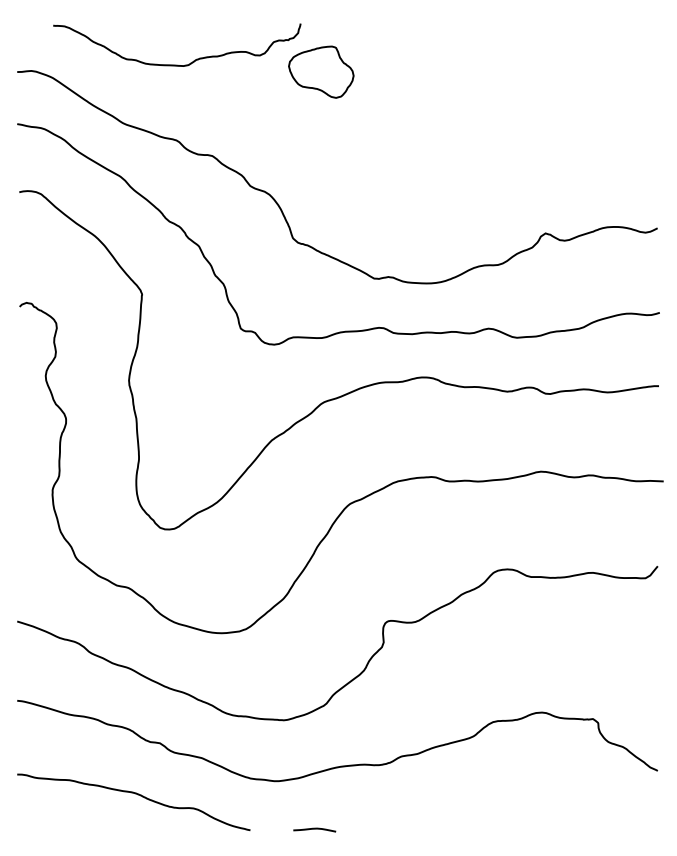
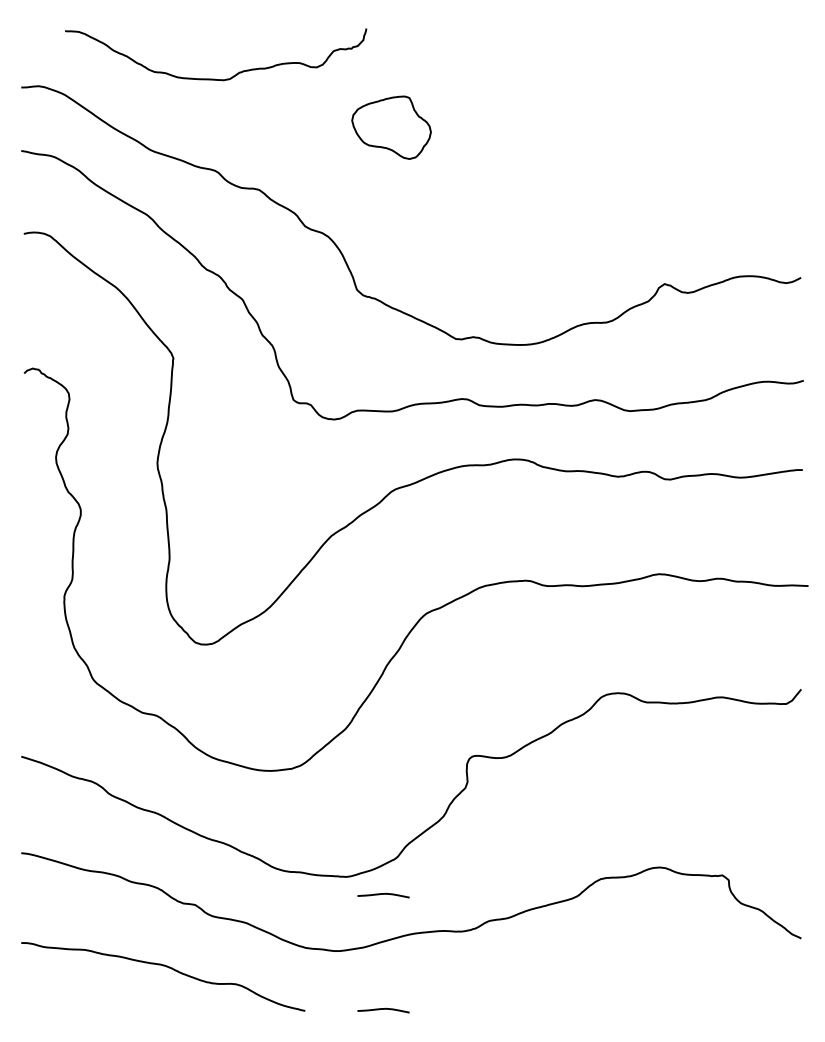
part: (321, 72) -> (391, 127), moved
curve: (314, 734) -> (383, 894), added

